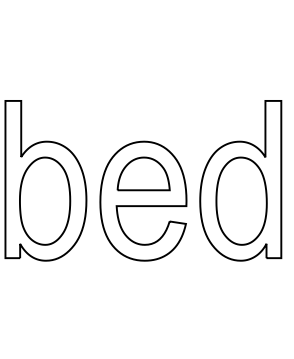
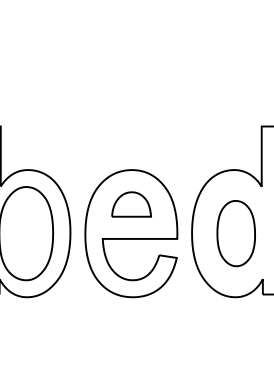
part: (143, 173) -> (131, 204), size x0.7
part: (241, 200) -> (236, 232), size x0.7

